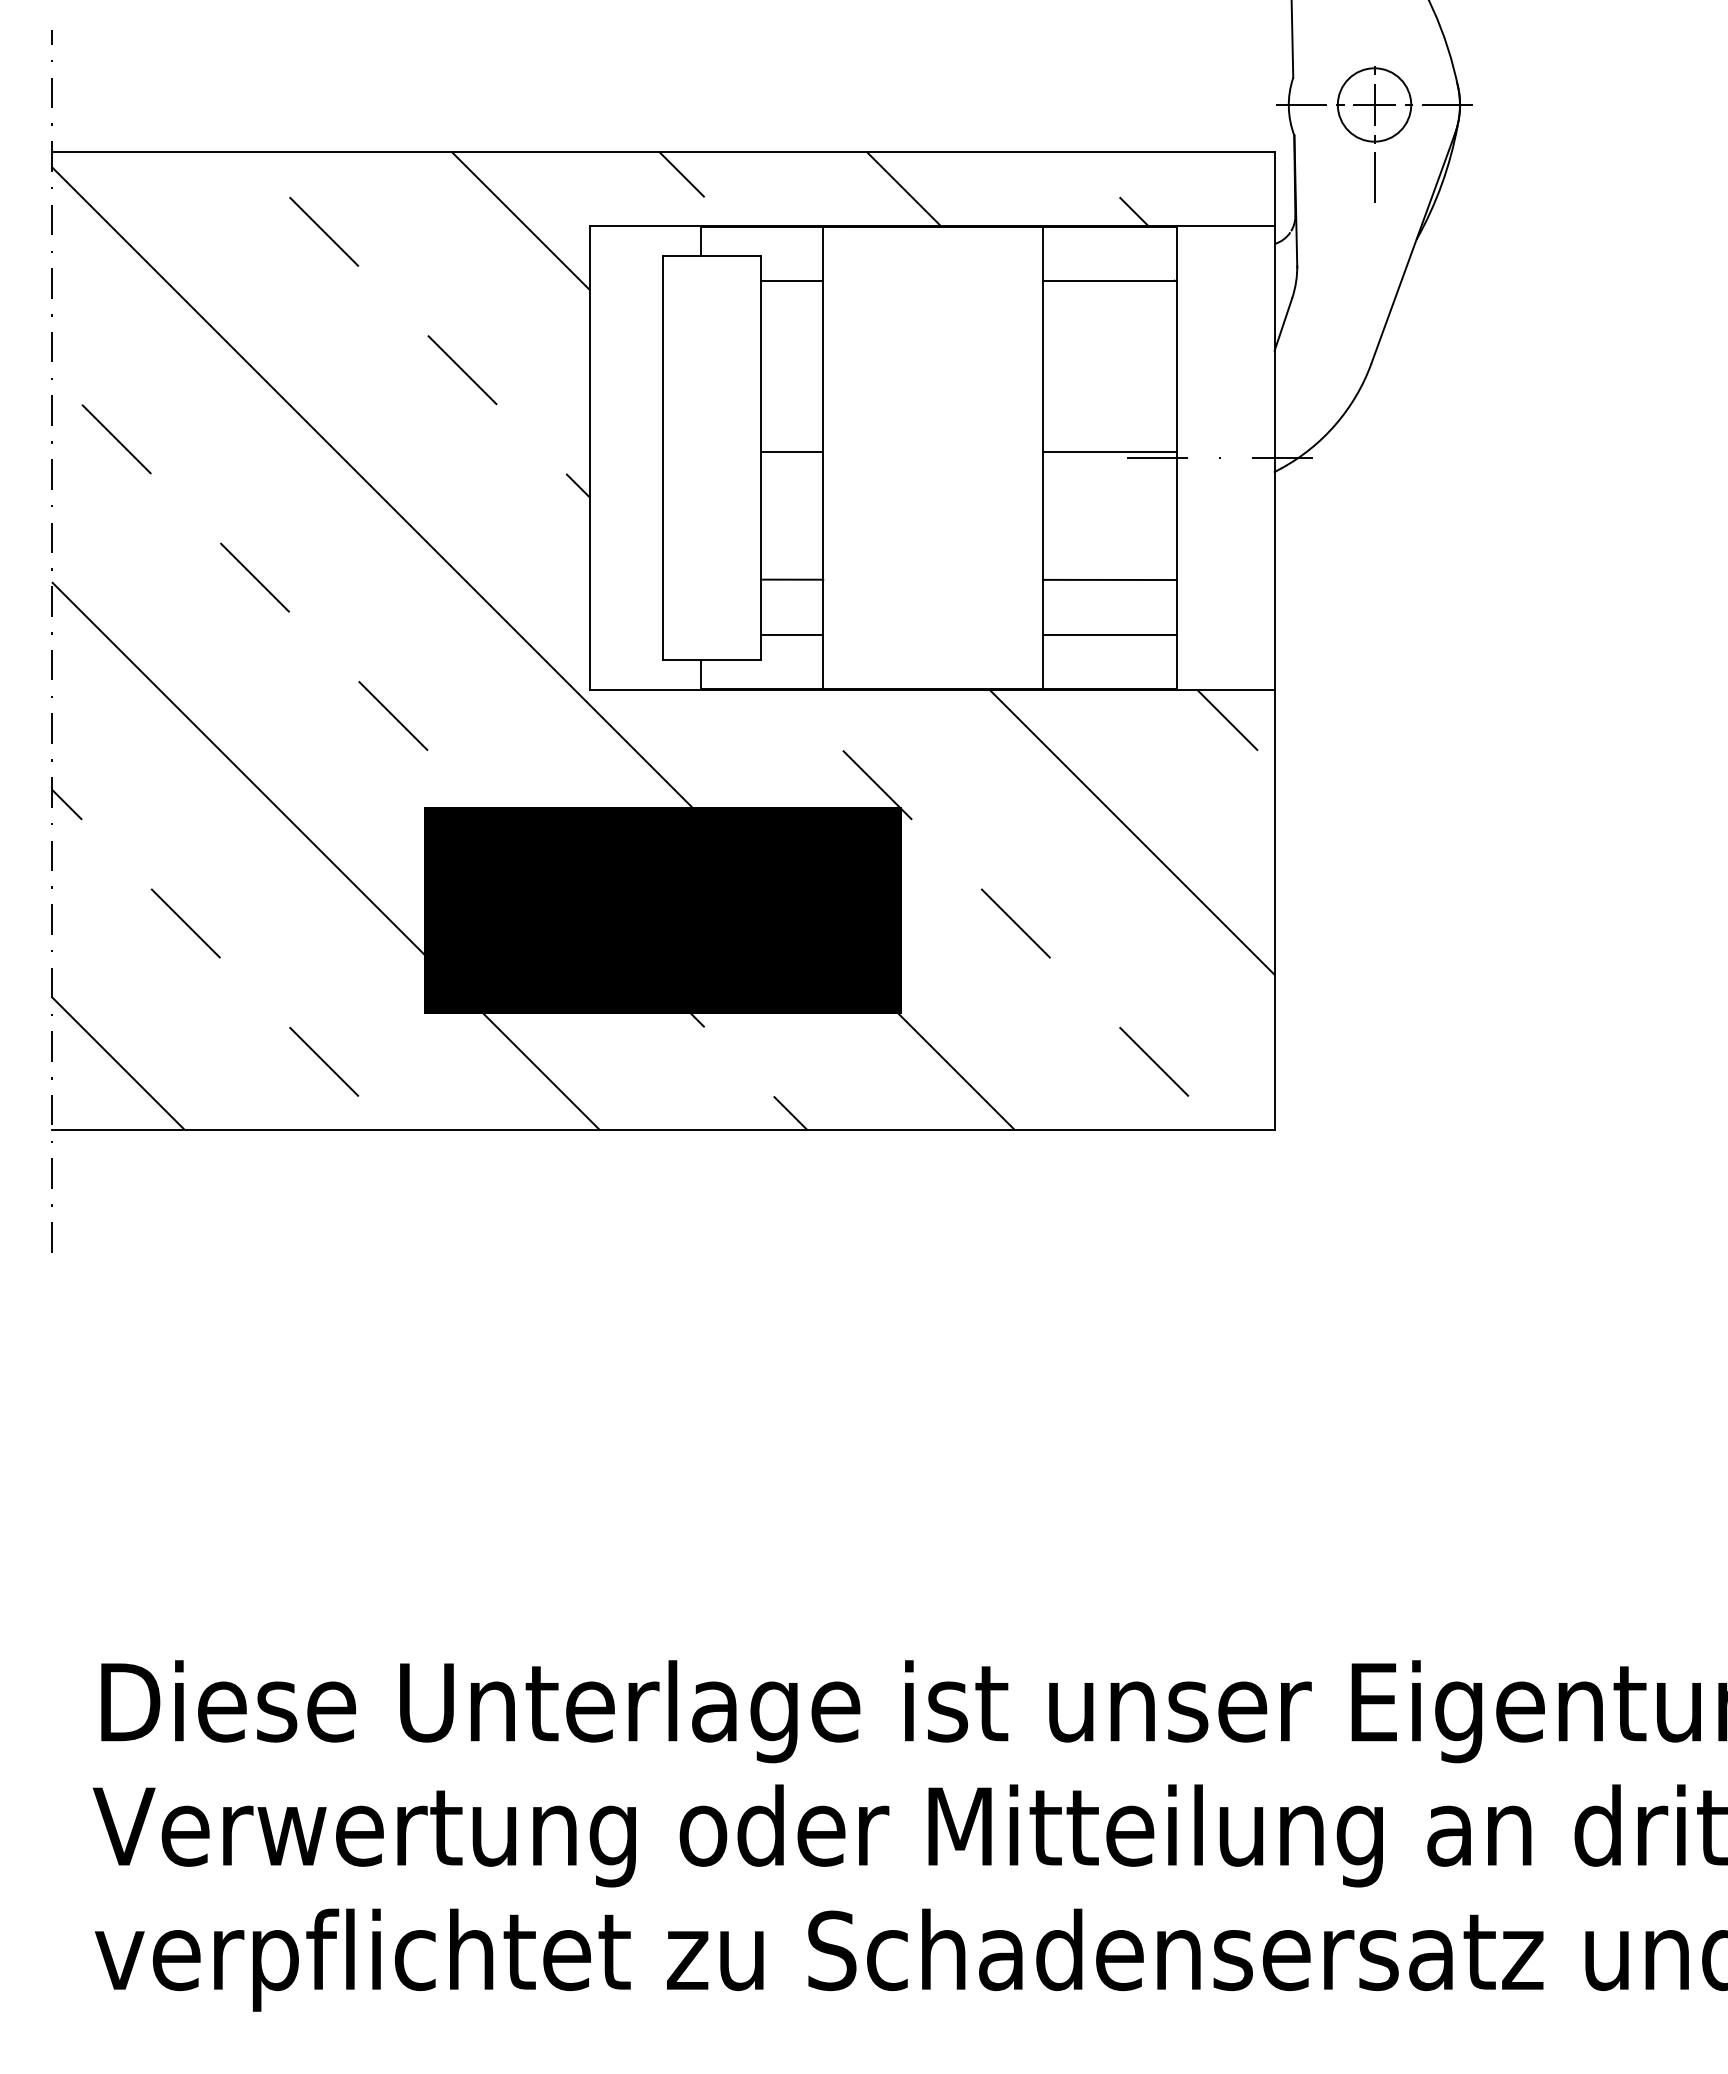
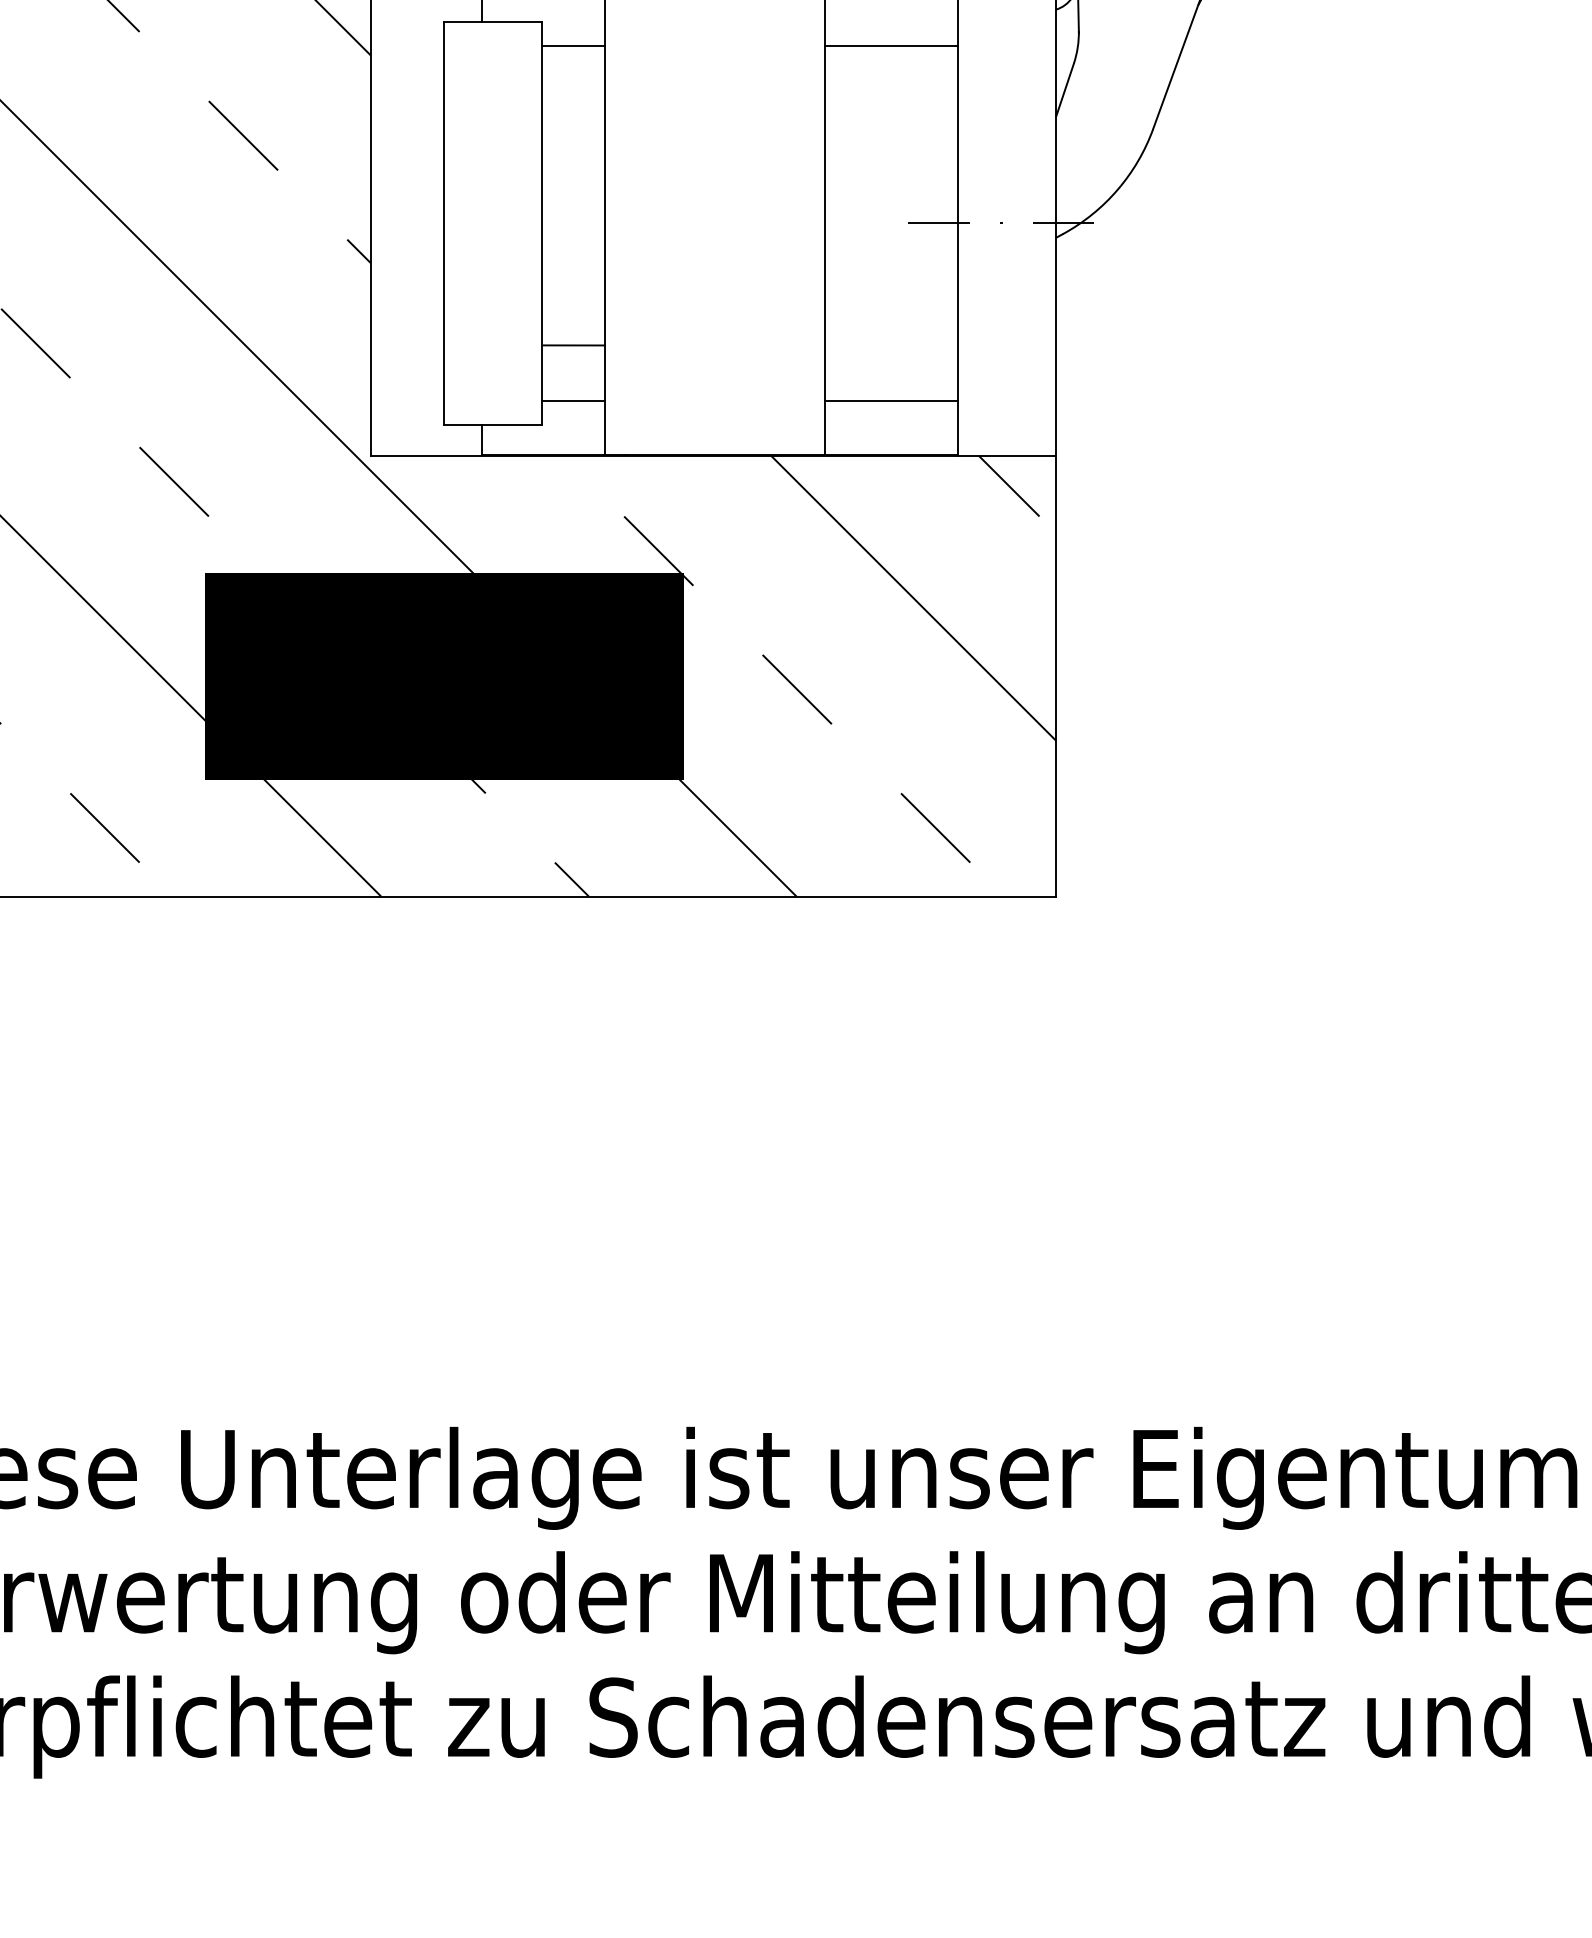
line: (792, 451) -> (573, 217), removed
line: (1109, 451) -> (890, 217), removed
line: (1109, 579) -> (890, 345), removed

